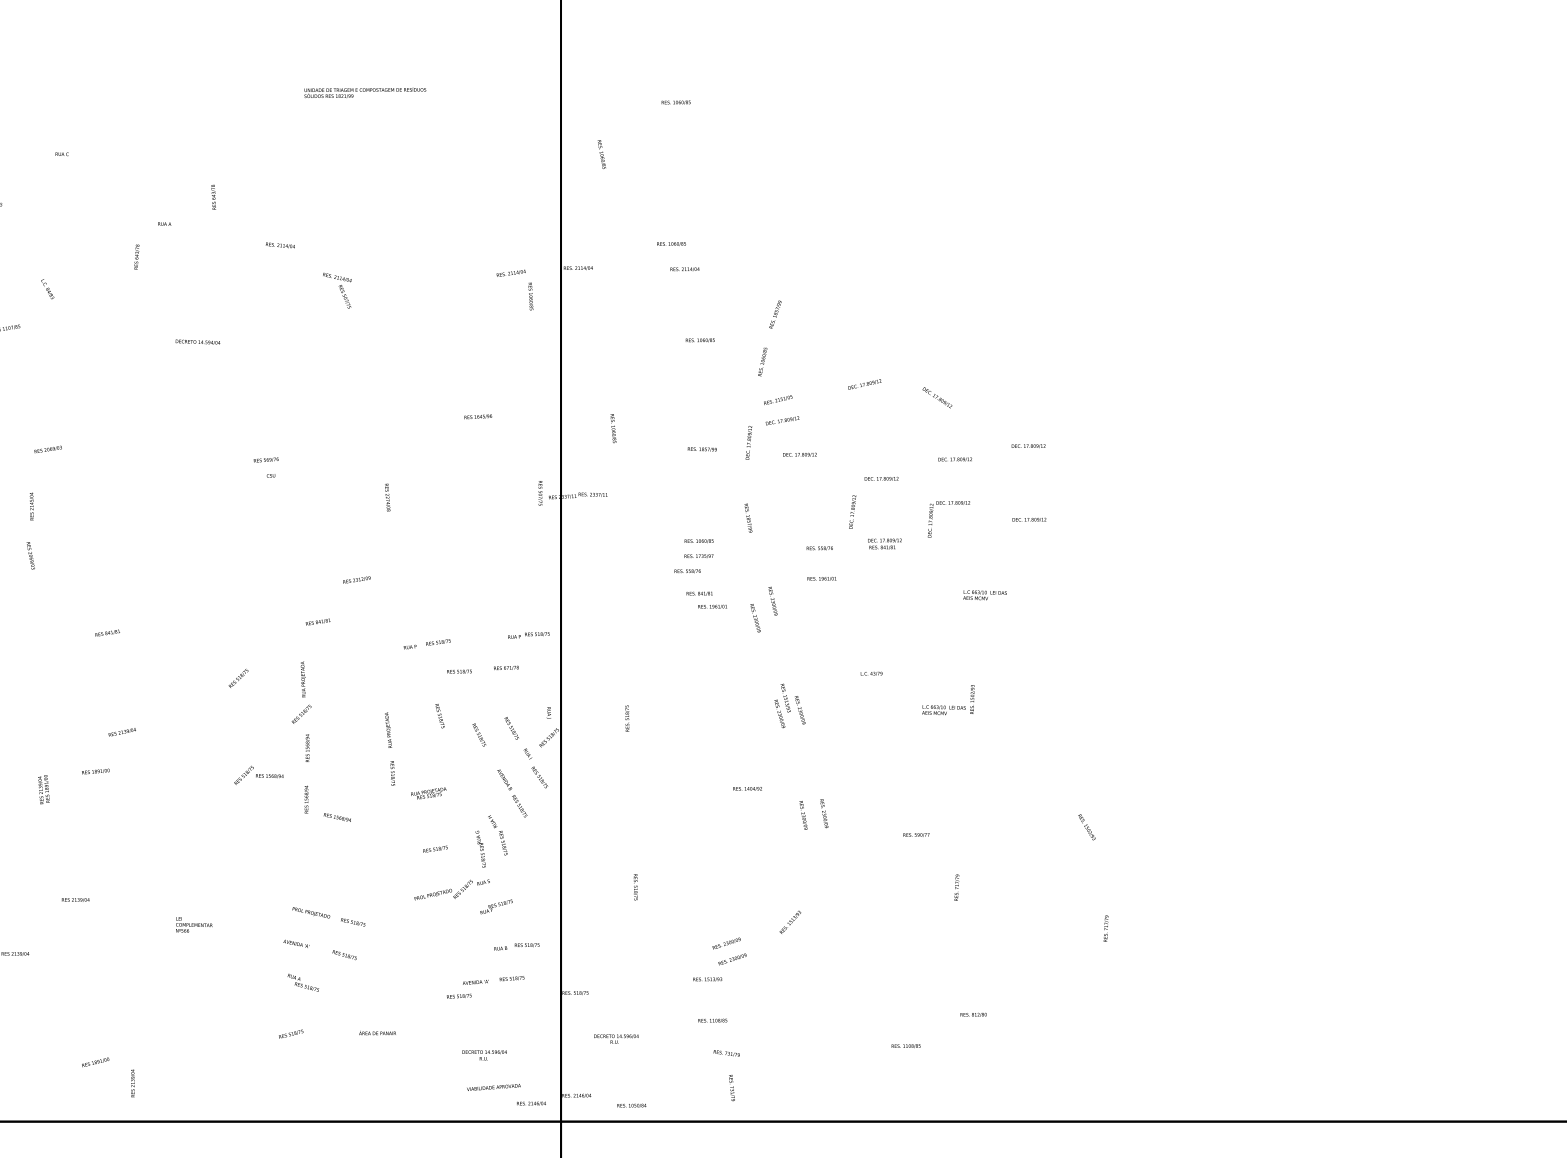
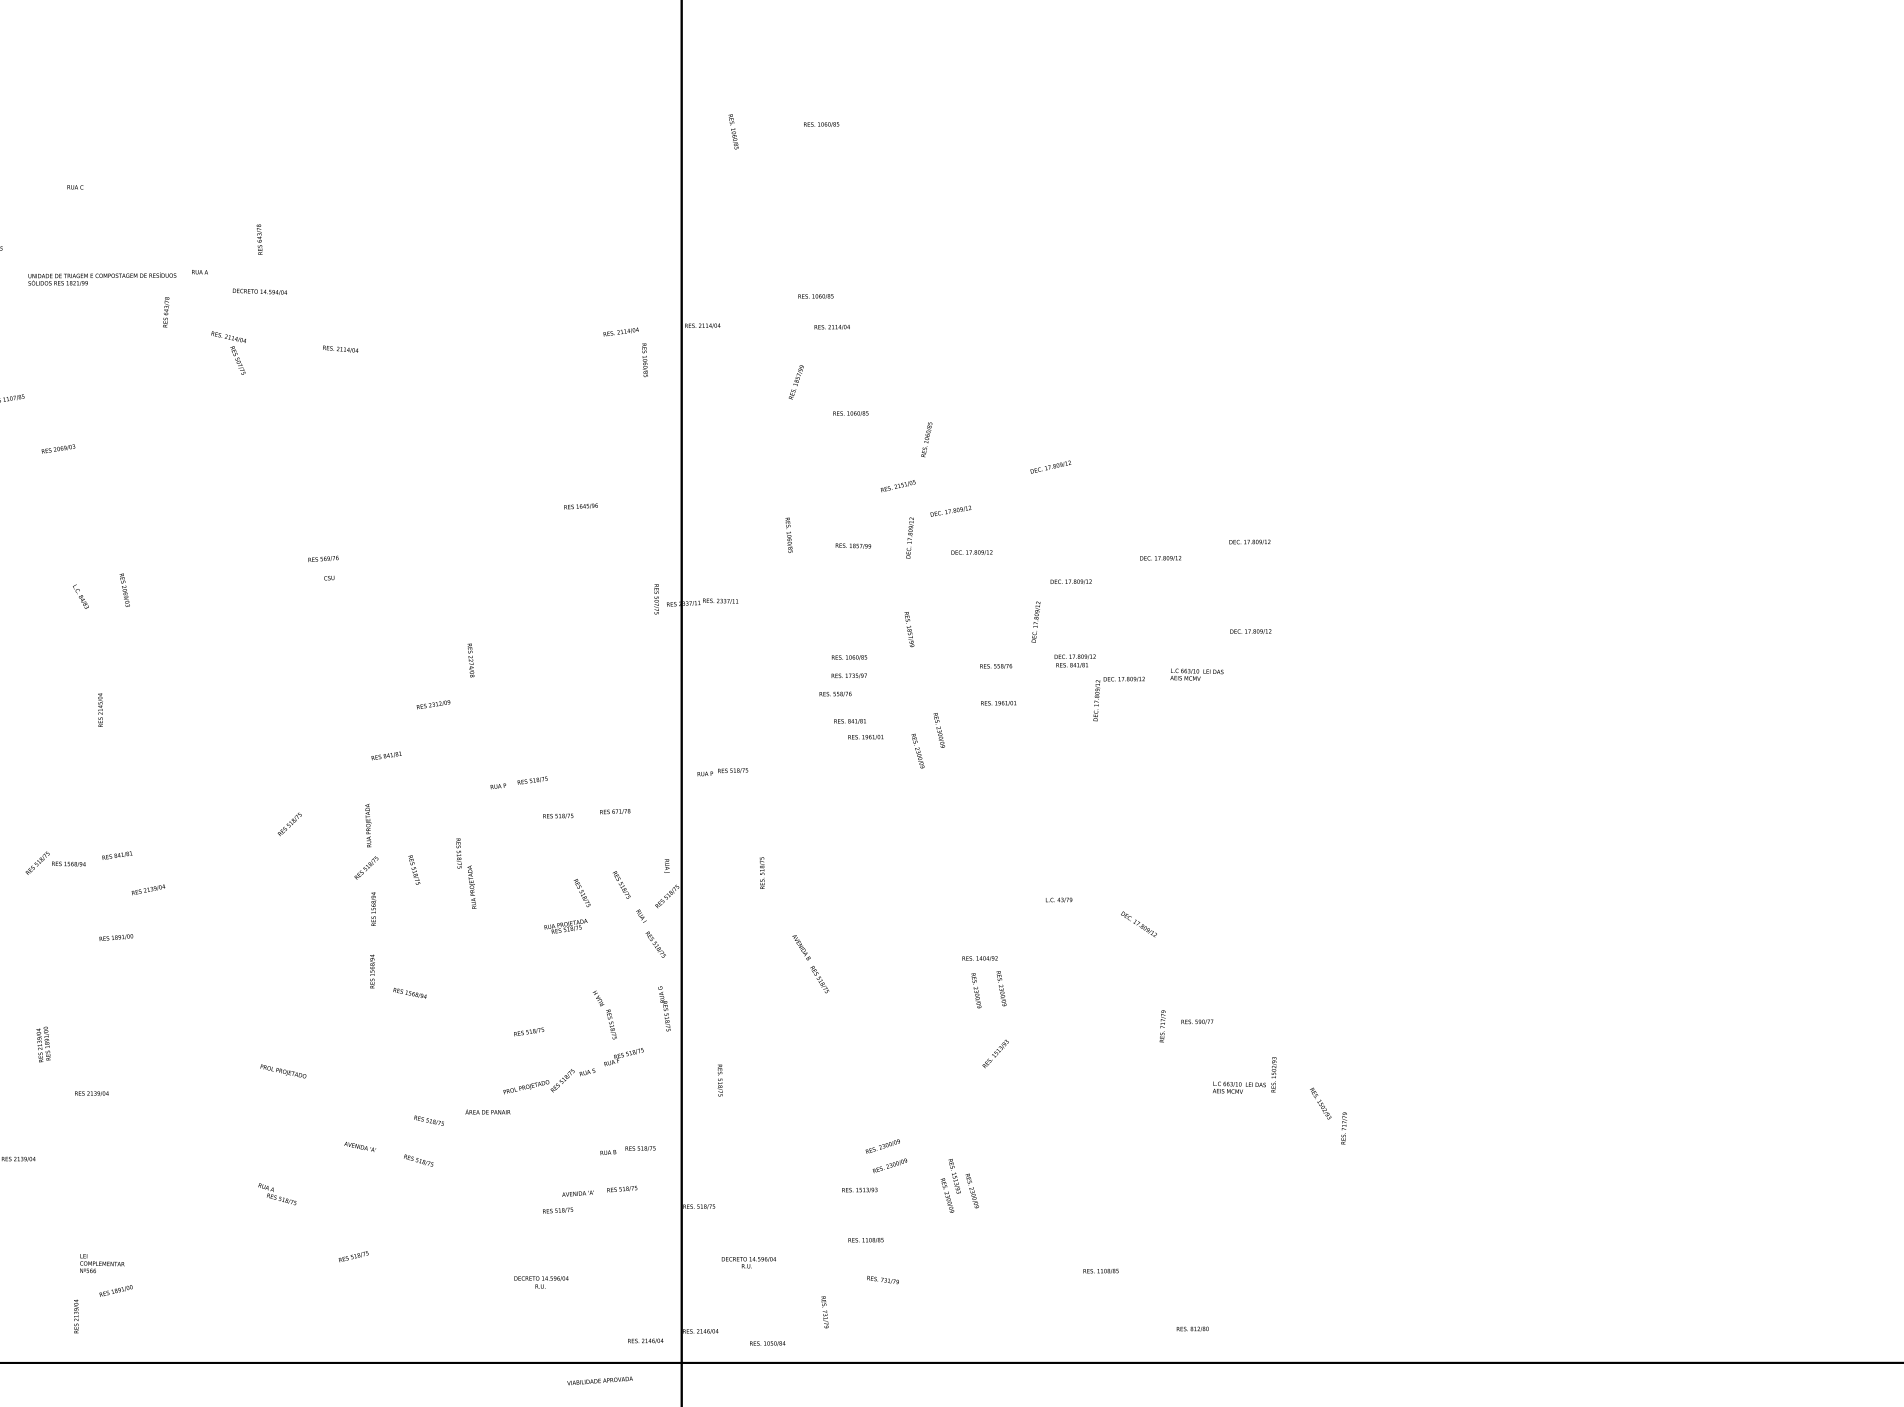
text: (365, 92) -> (102, 278), moved
text: (601, 154) -> (733, 131), moved
text: (279, 245) -> (339, 349), moved
text: (47, 289) -> (80, 597), moved
text: (337, 290) -> (228, 352), moved
text: (775, 314) -> (796, 382), moved
text: (197, 341) -> (259, 290), moved
text: (937, 397) -> (1139, 924), moved
text: (778, 399) -> (898, 485), moved
text: (613, 428) -> (789, 535), moved
text: (47, 449) -> (57, 448), moved
text: (387, 497) -> (470, 660), moved
text: (31, 506) -> (100, 710), moved
text: (948, 519) -> (1118, 699), moved
text: (30, 555) -> (124, 589), moved
text: (984, 595) -> (1196, 674), moved
text: (107, 632) -> (117, 854), moved
text: (528, 635) -> (722, 772), moved
text: (871, 673) -> (1058, 899), moved
text: (948, 700) -> (1244, 1075), moved
text: (789, 705) -> (959, 1185), moved
text: (439, 716) -> (413, 870), moved
text: (392, 773) -> (458, 853), moved
text: (258, 774) -> (55, 862), moved
text: (747, 788) -> (979, 958), moved
text: (43, 789) -> (43, 1044), moved
text: (428, 793) -> (565, 926), moved
text: (512, 793) -> (811, 964), moved
text: (1086, 827) -> (1320, 1103), moved
text: (916, 834) -> (1197, 1021), moved
text: (480, 848) -> (663, 1007), moved
text: (635, 887) -> (719, 1080), moved
text: (956, 887) -> (1162, 1026), moved
text: (496, 906) -> (623, 1056), moved
text: (311, 912) -> (283, 1071), moved
text: (790, 921) -> (995, 1052), moved
text: (194, 924) -> (102, 1263), moved
text: (302, 982) -> (276, 1193), moved
text: (973, 1014) -> (1192, 1328), moved
text: (377, 1032) -> (487, 1111), moved
text: (484, 1055) -> (541, 1282), moved
text: (132, 1083) -> (75, 1316), moved
text: (493, 1087) -> (599, 1380), moved
text: (731, 1088) -> (824, 1312), moved

